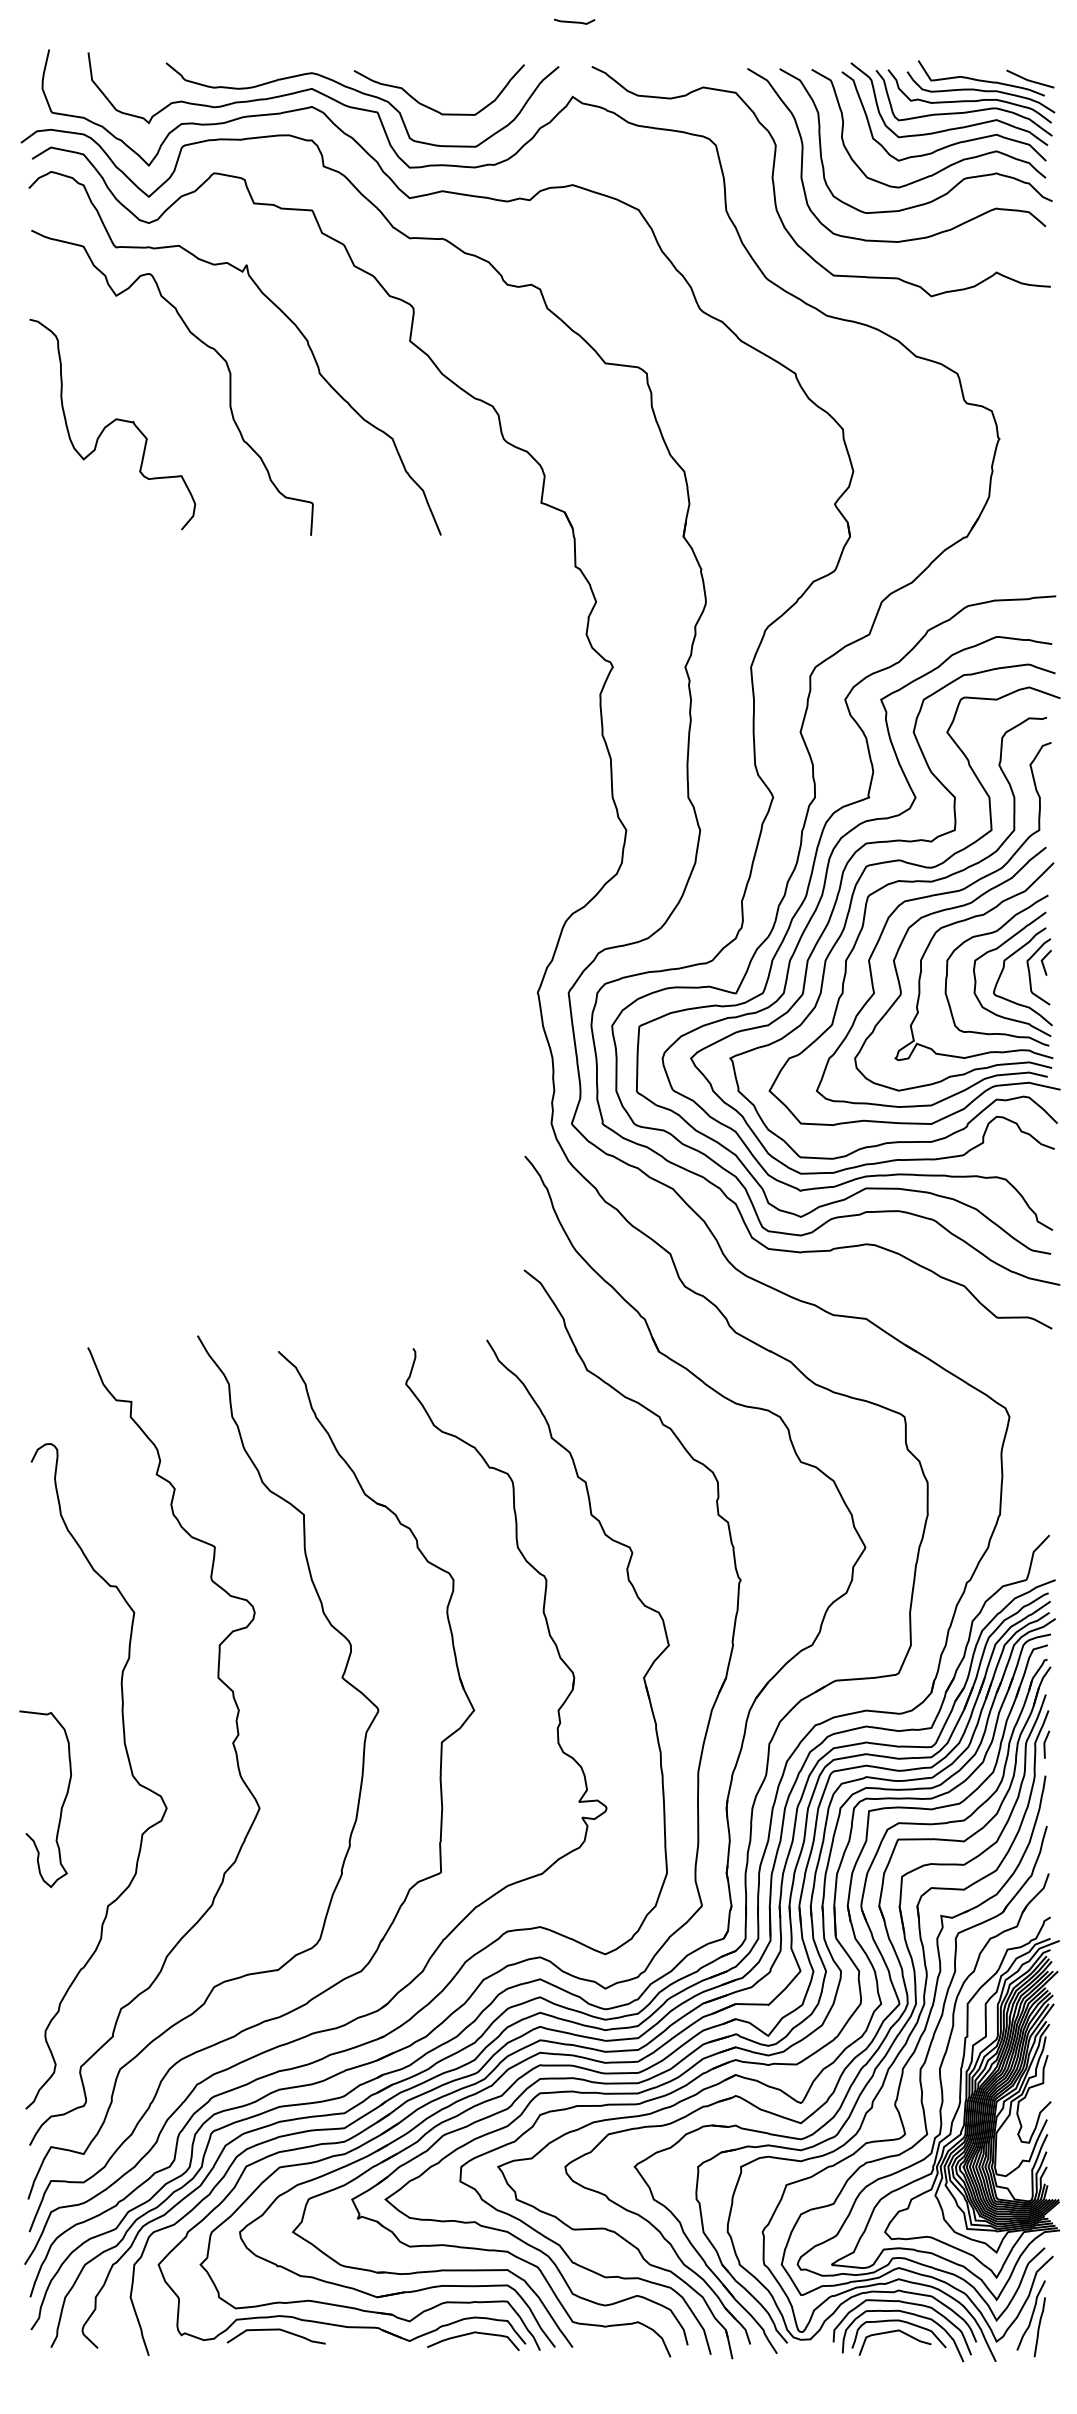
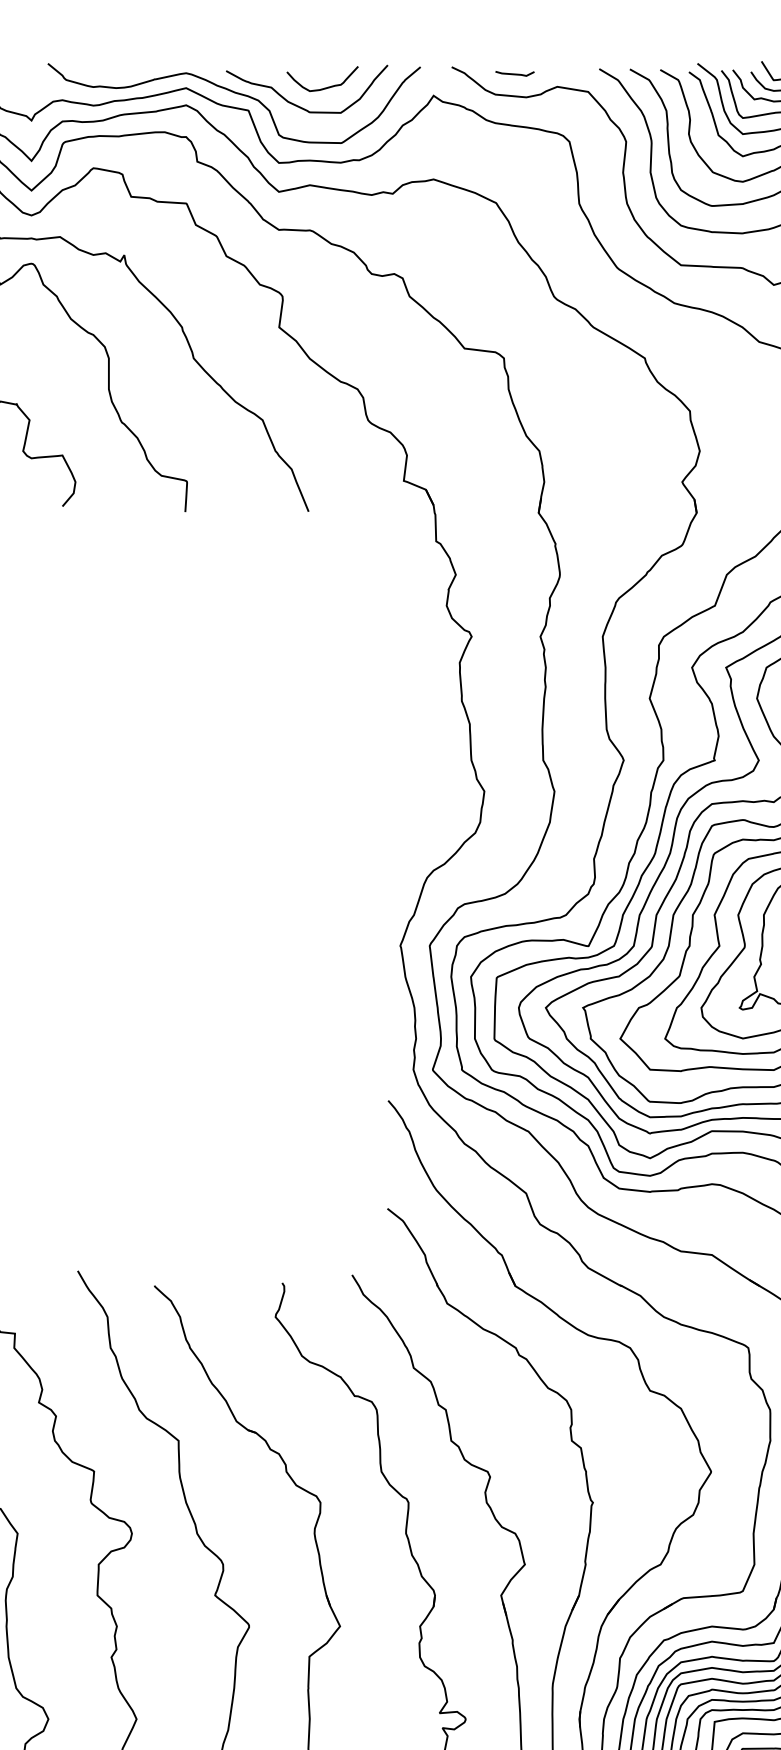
line: (574, 21) -> (514, 73), moved
curve: (456, 88) -> (323, 87), added

